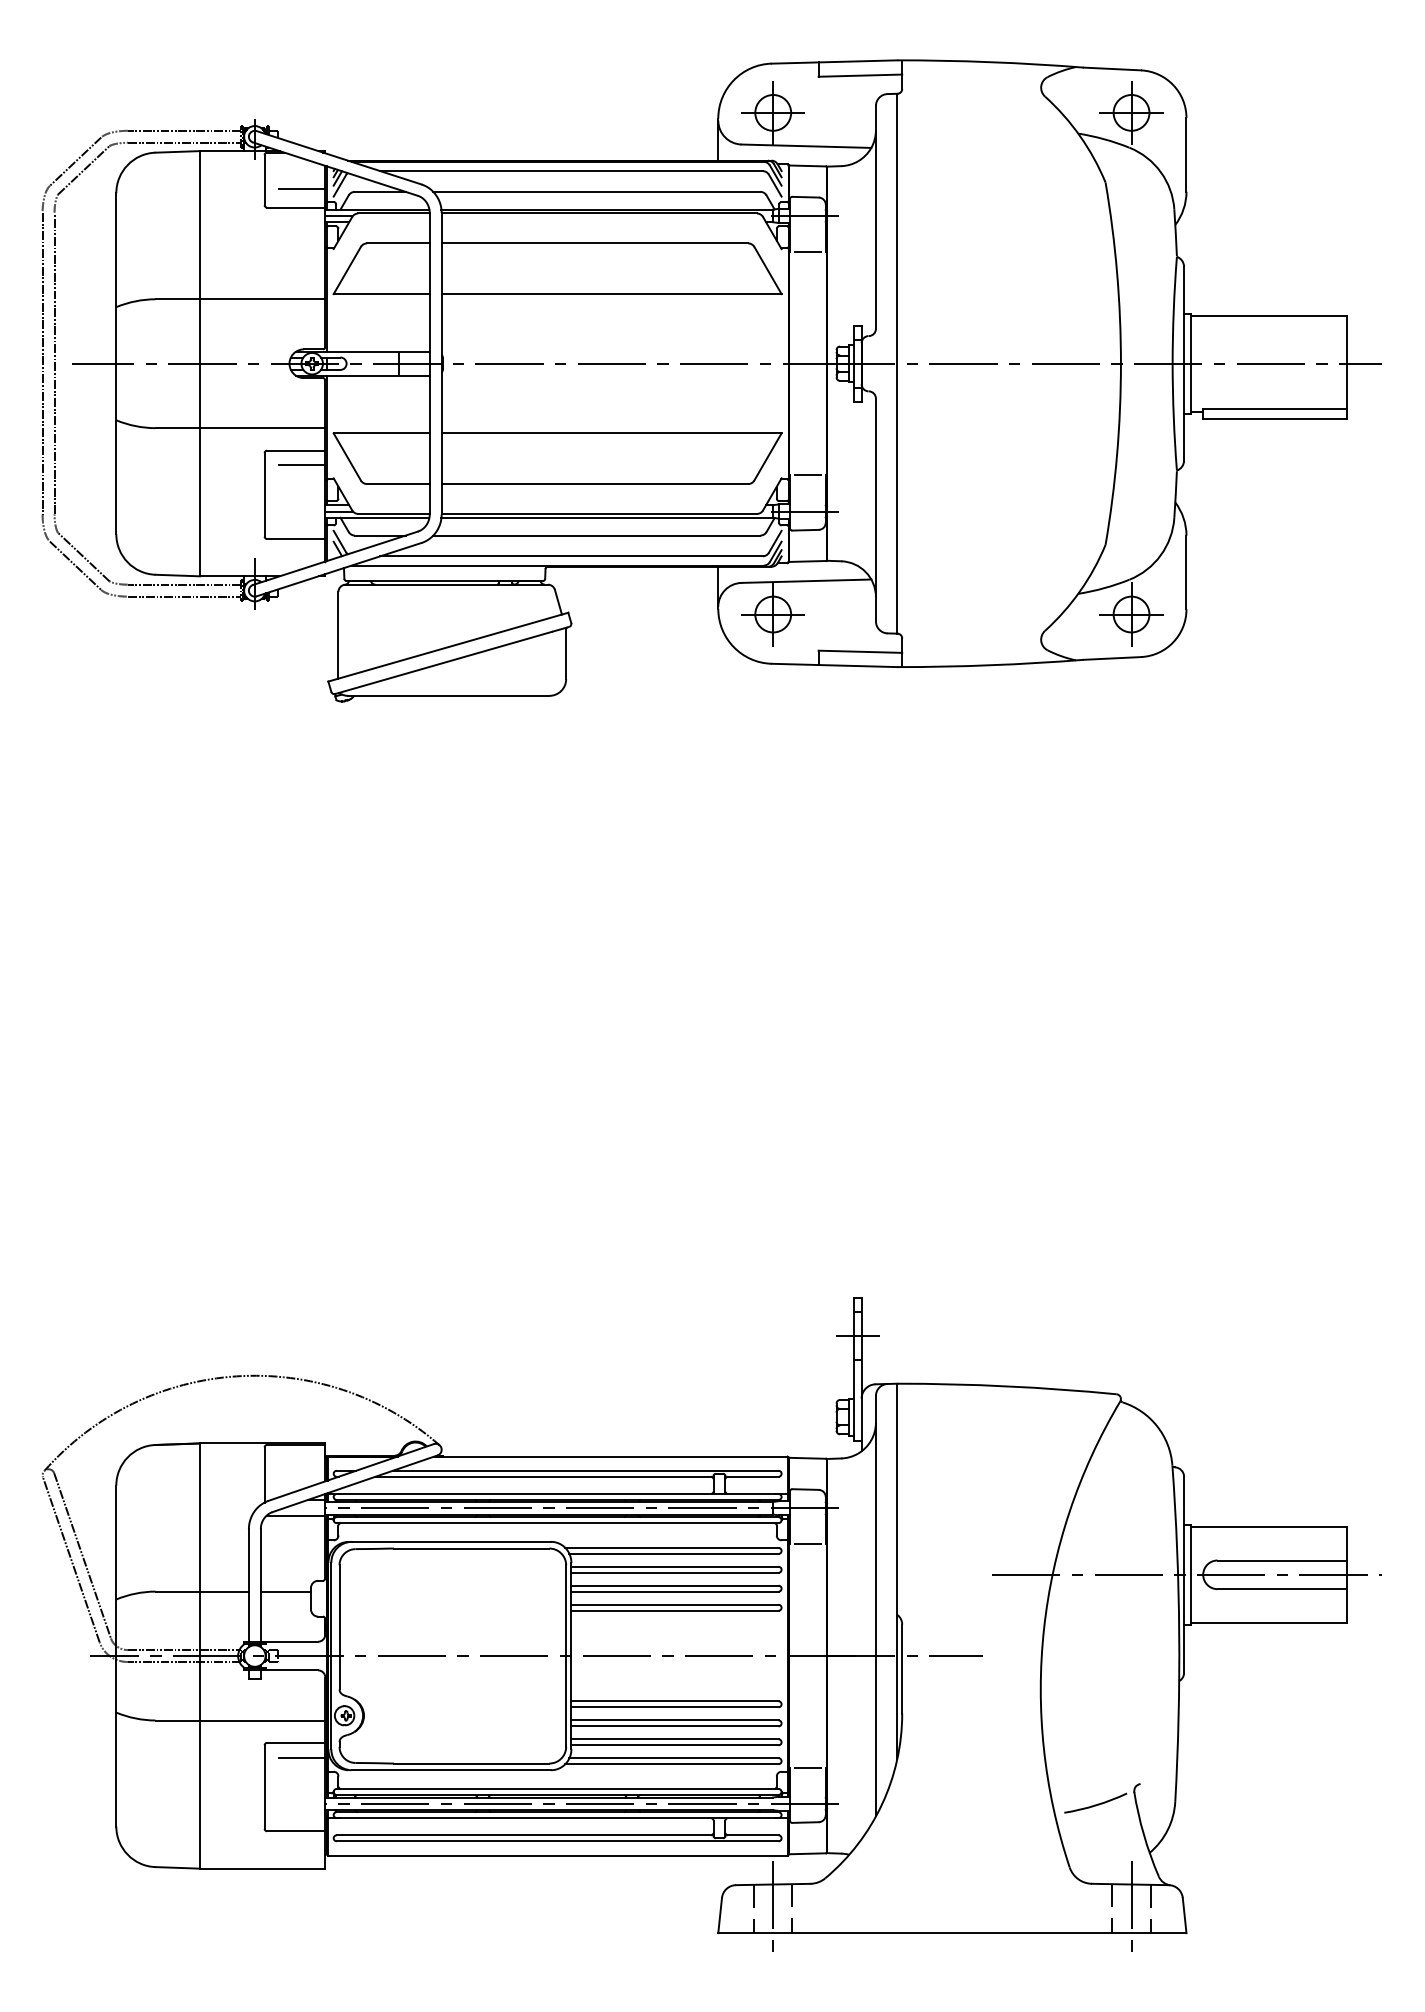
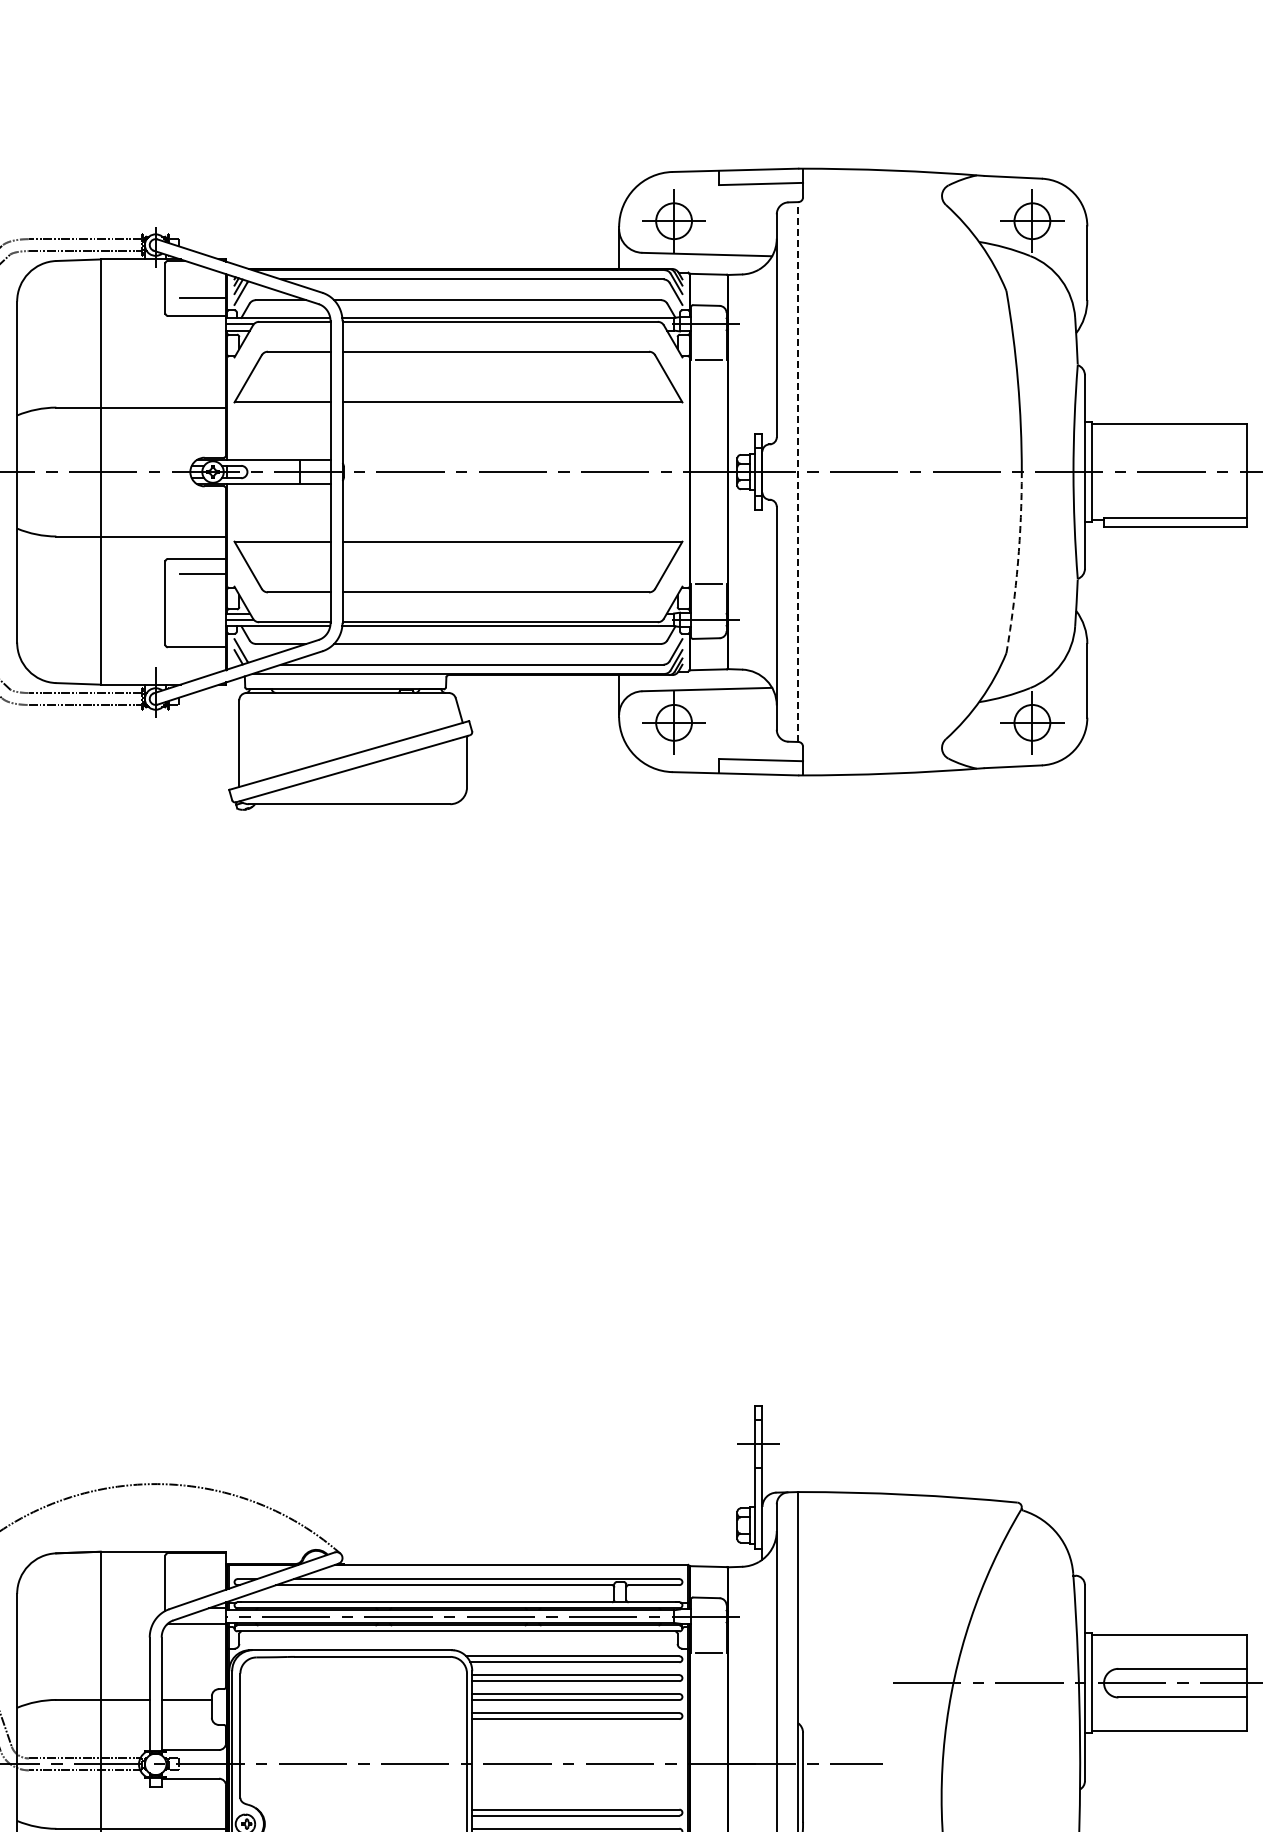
line: (897, 363) -> (798, 471), solid -> dashed
arc: (1117, 454) -> (1018, 562), solid -> dashed

